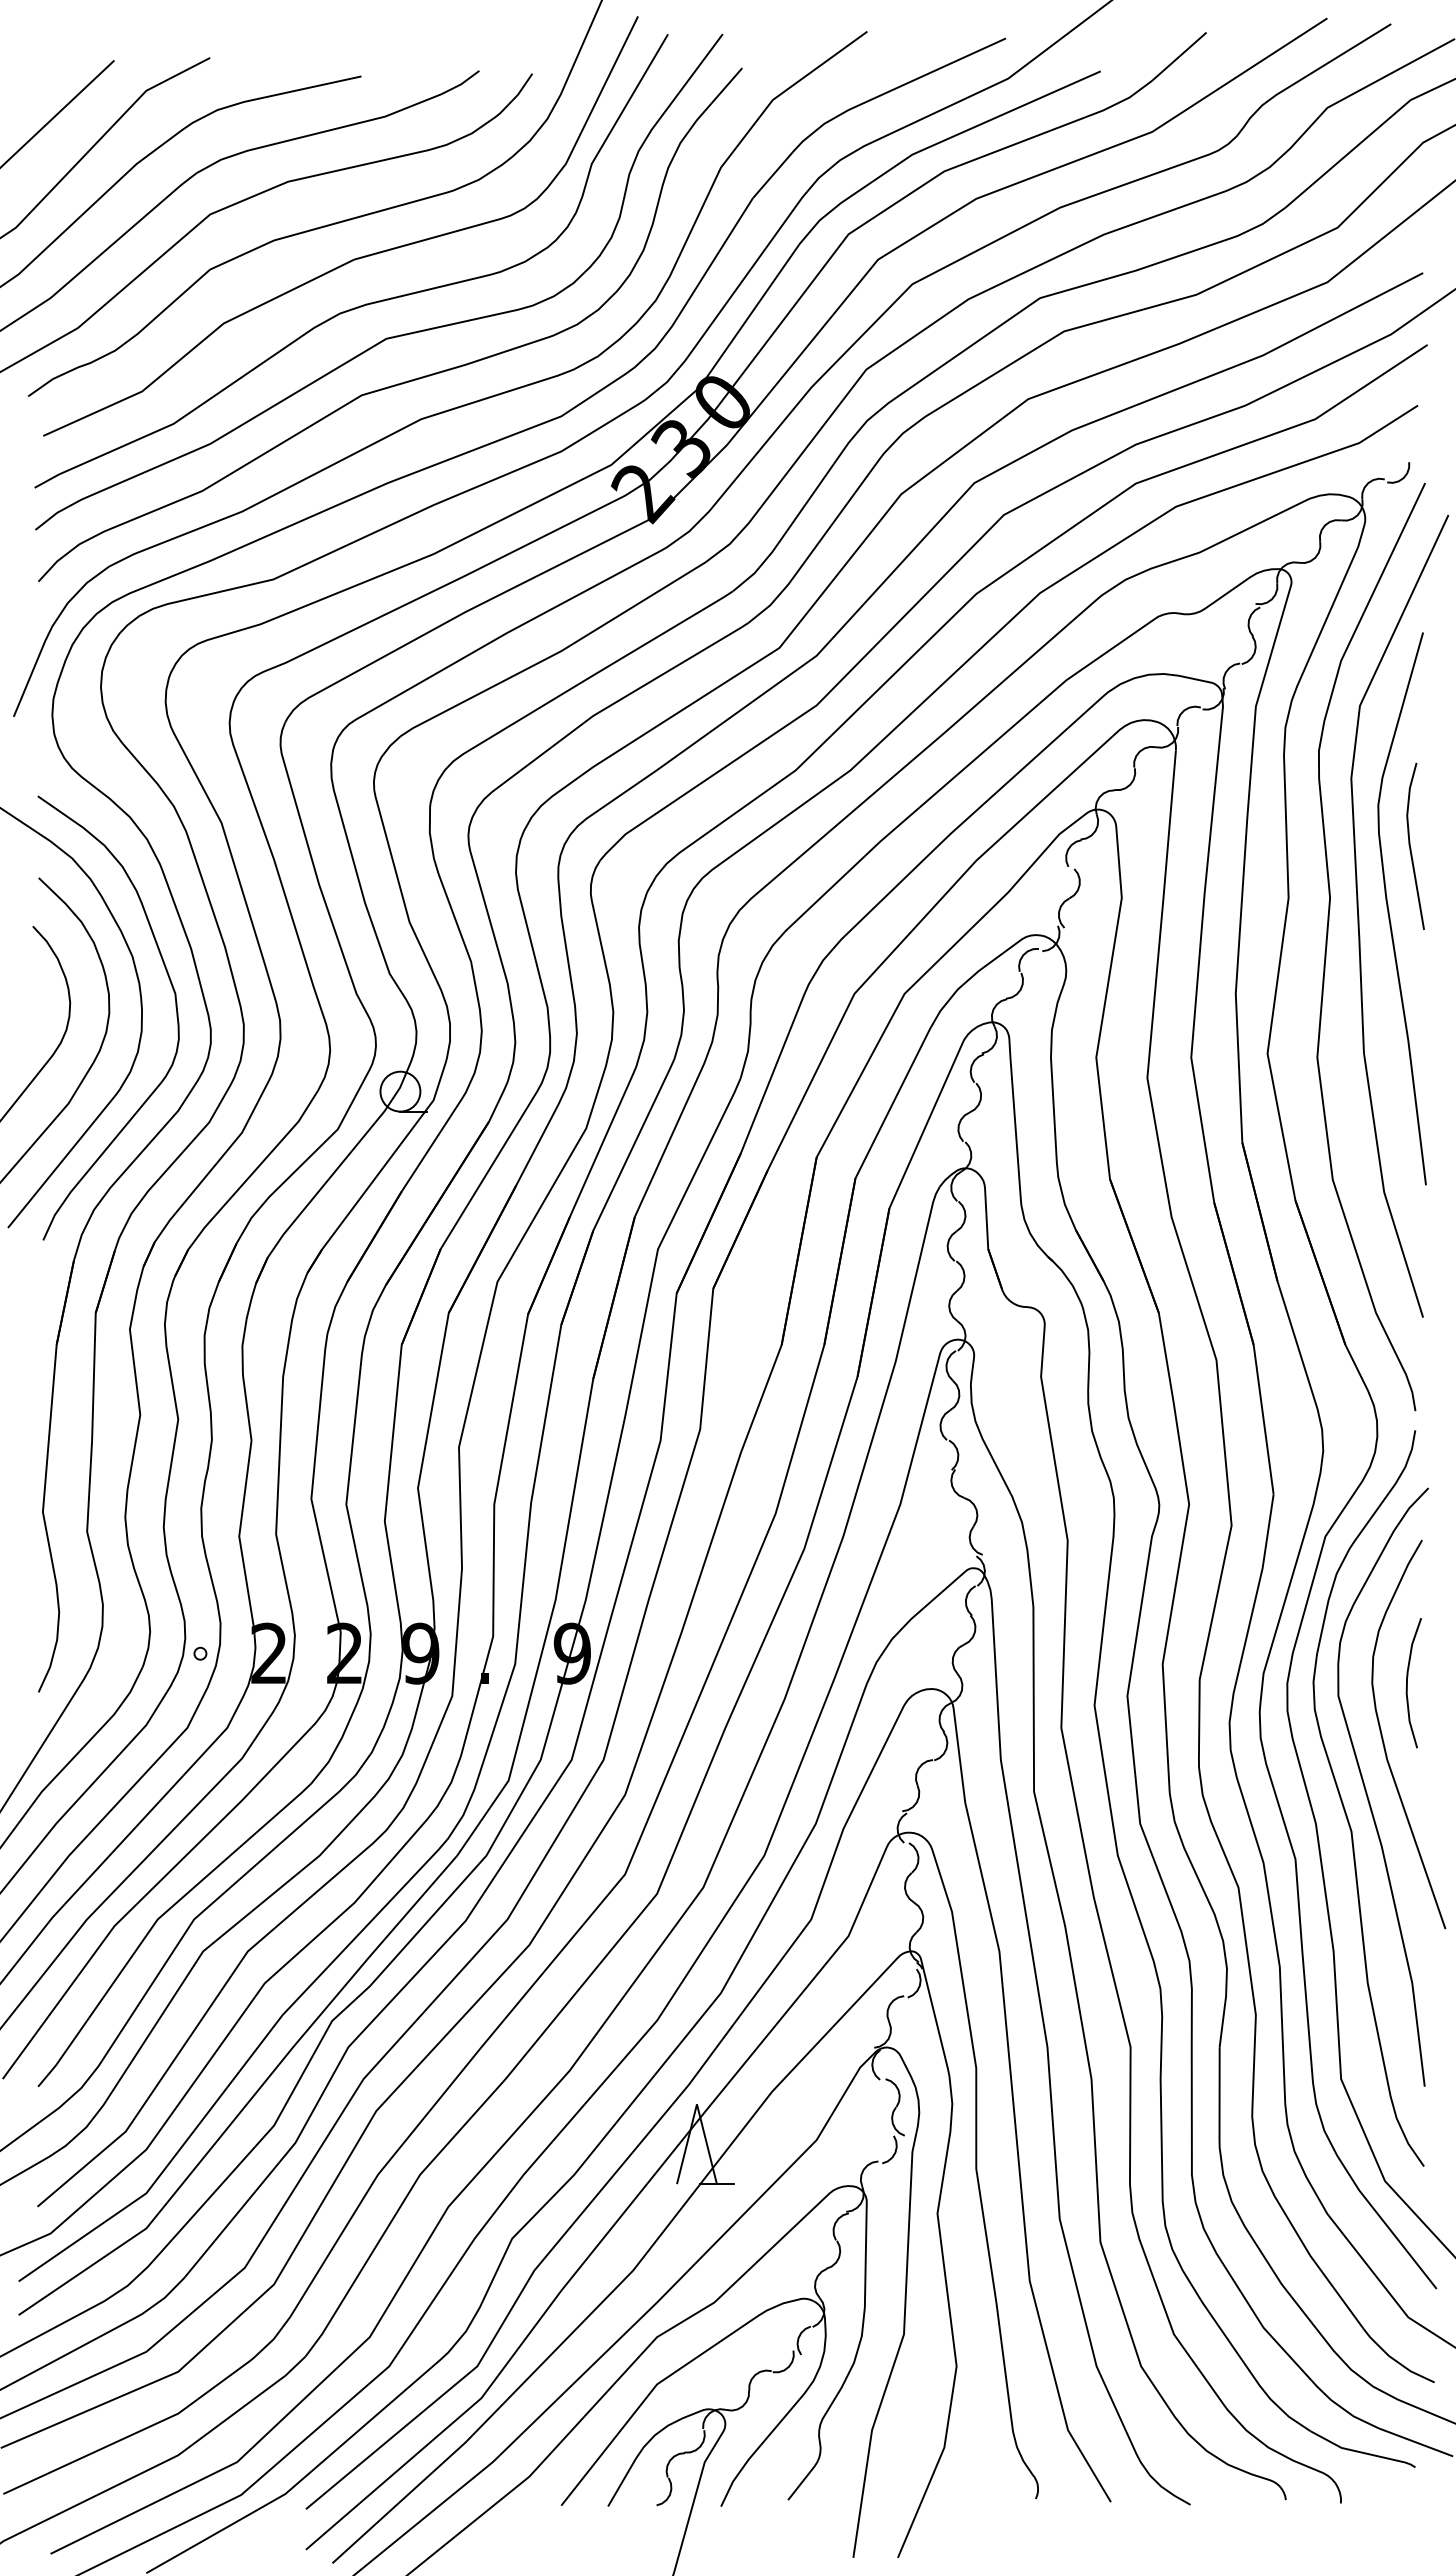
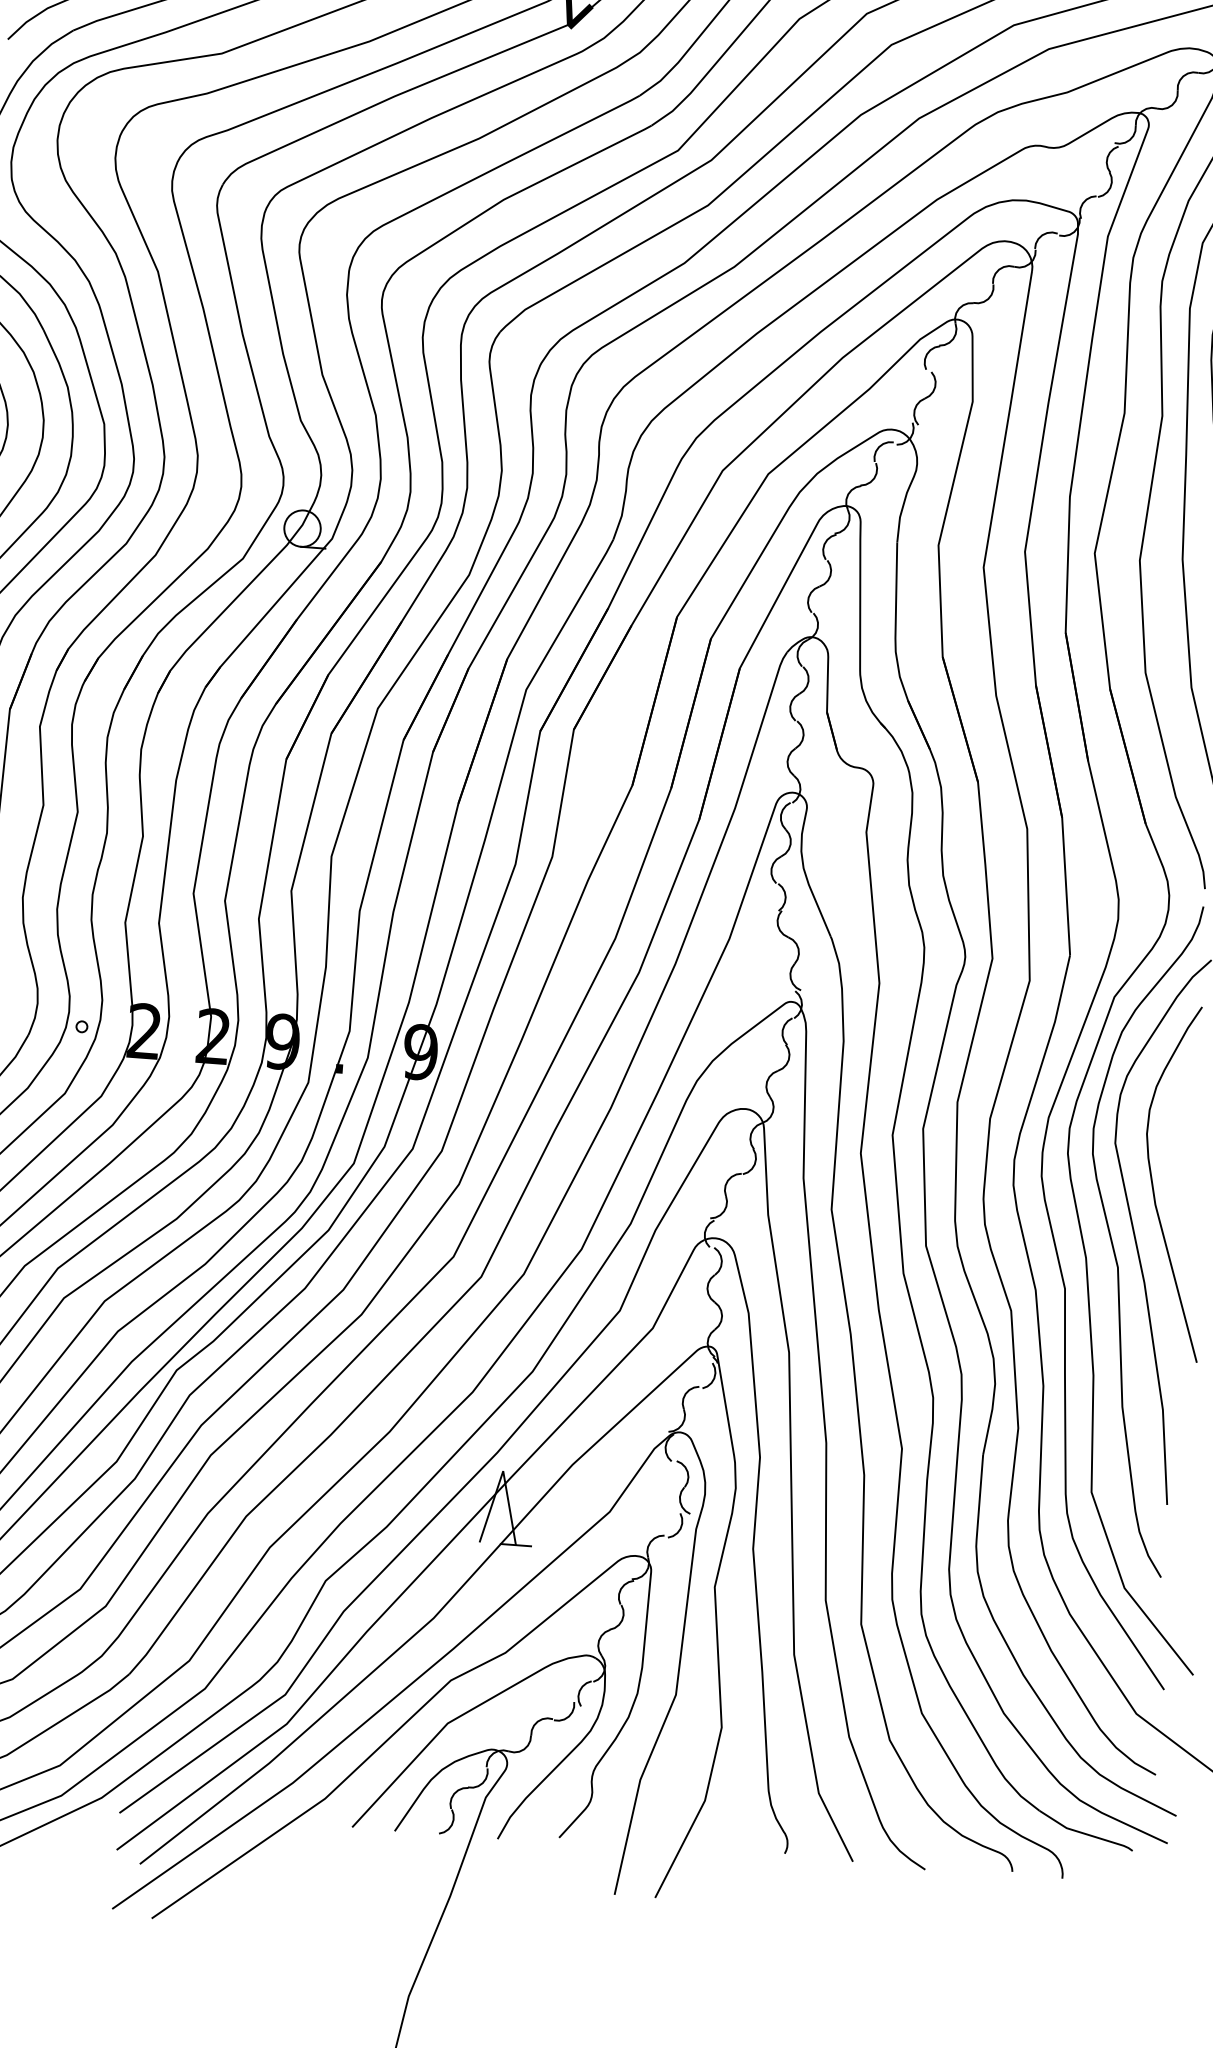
curve: (1407, 1683) -> (1179, 1136), removed

